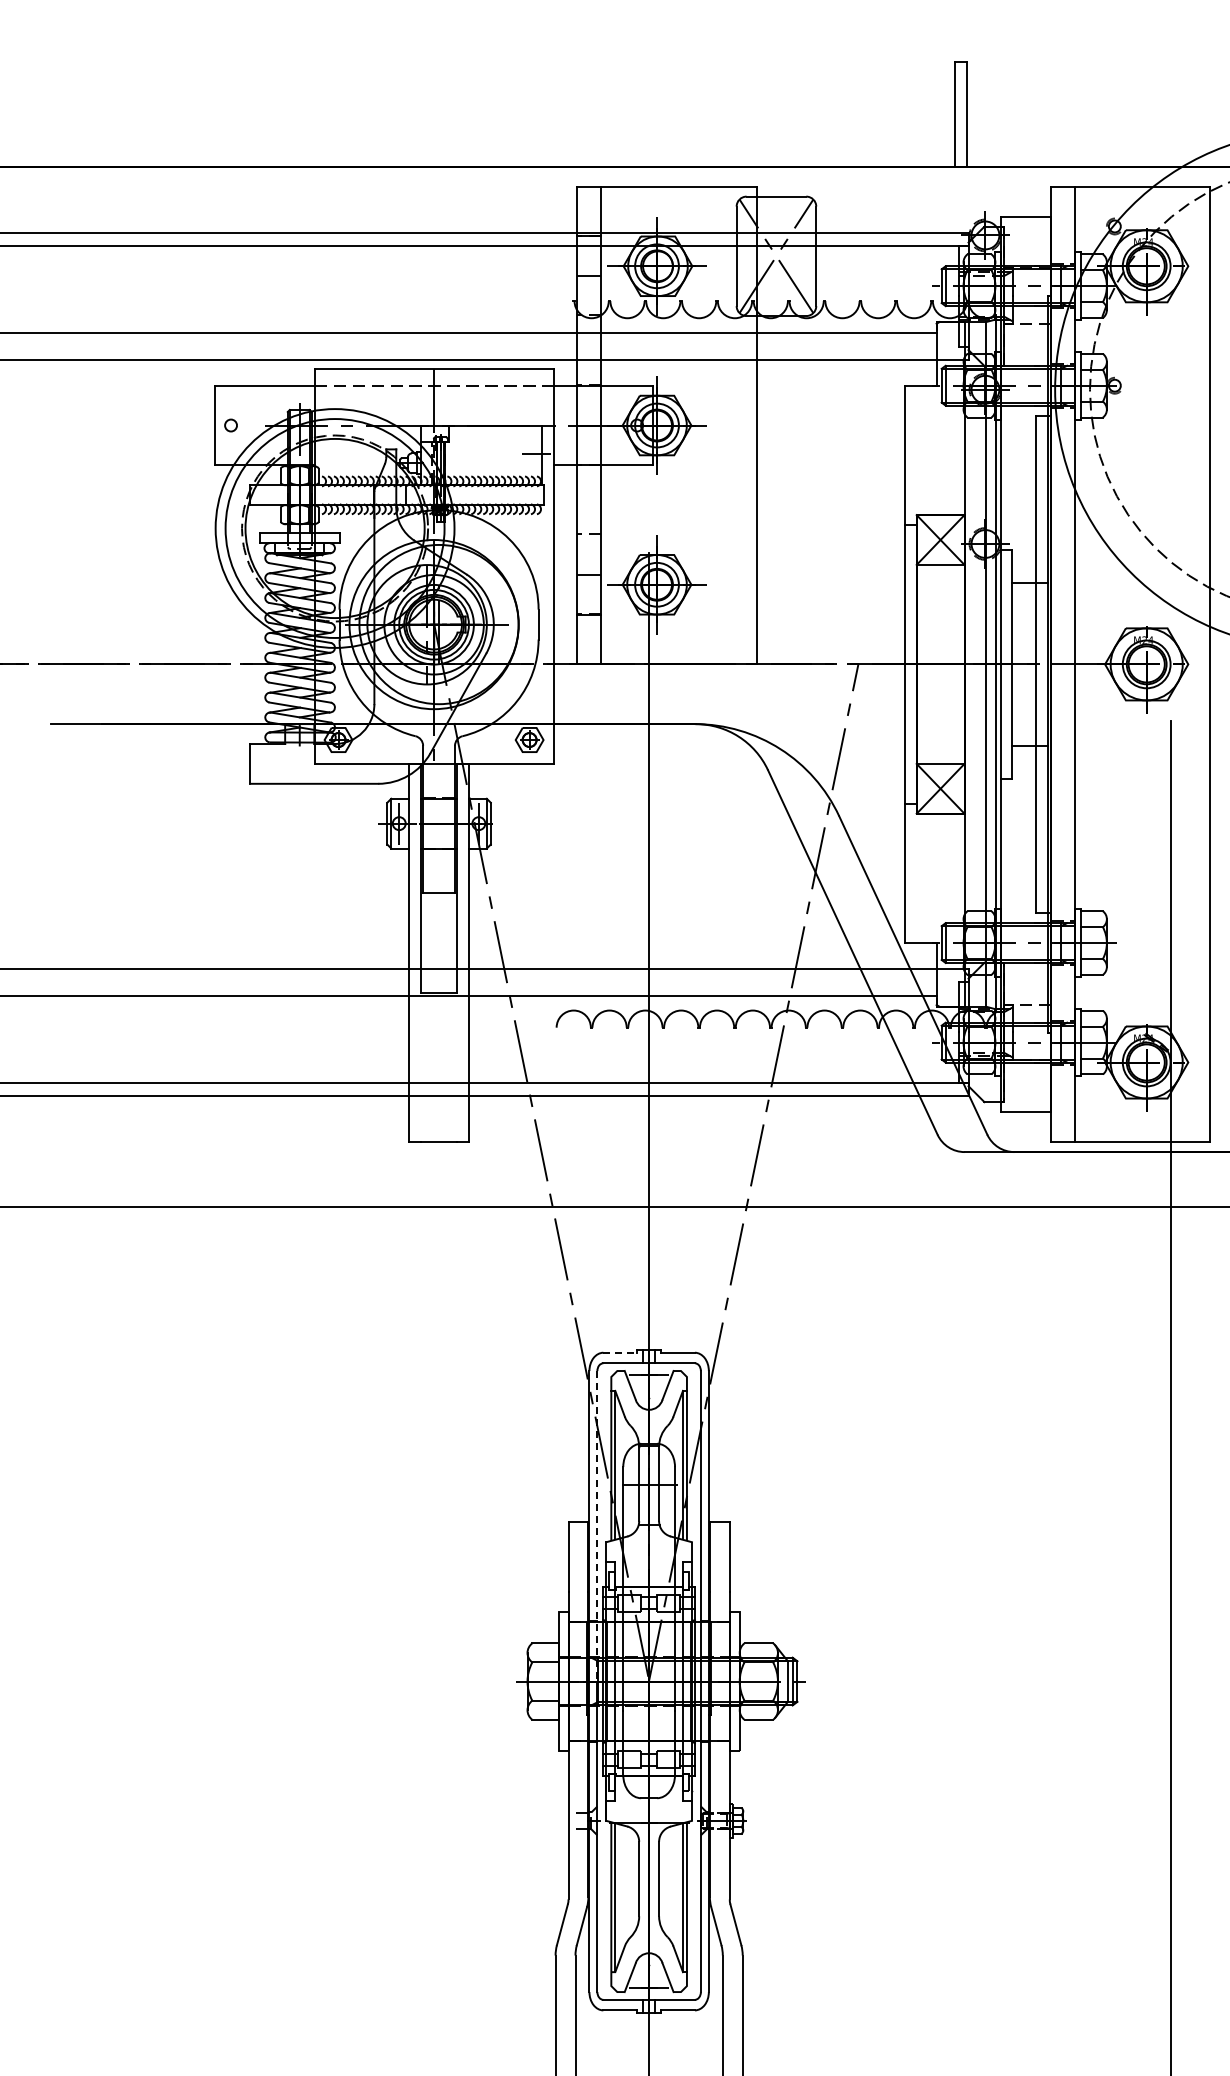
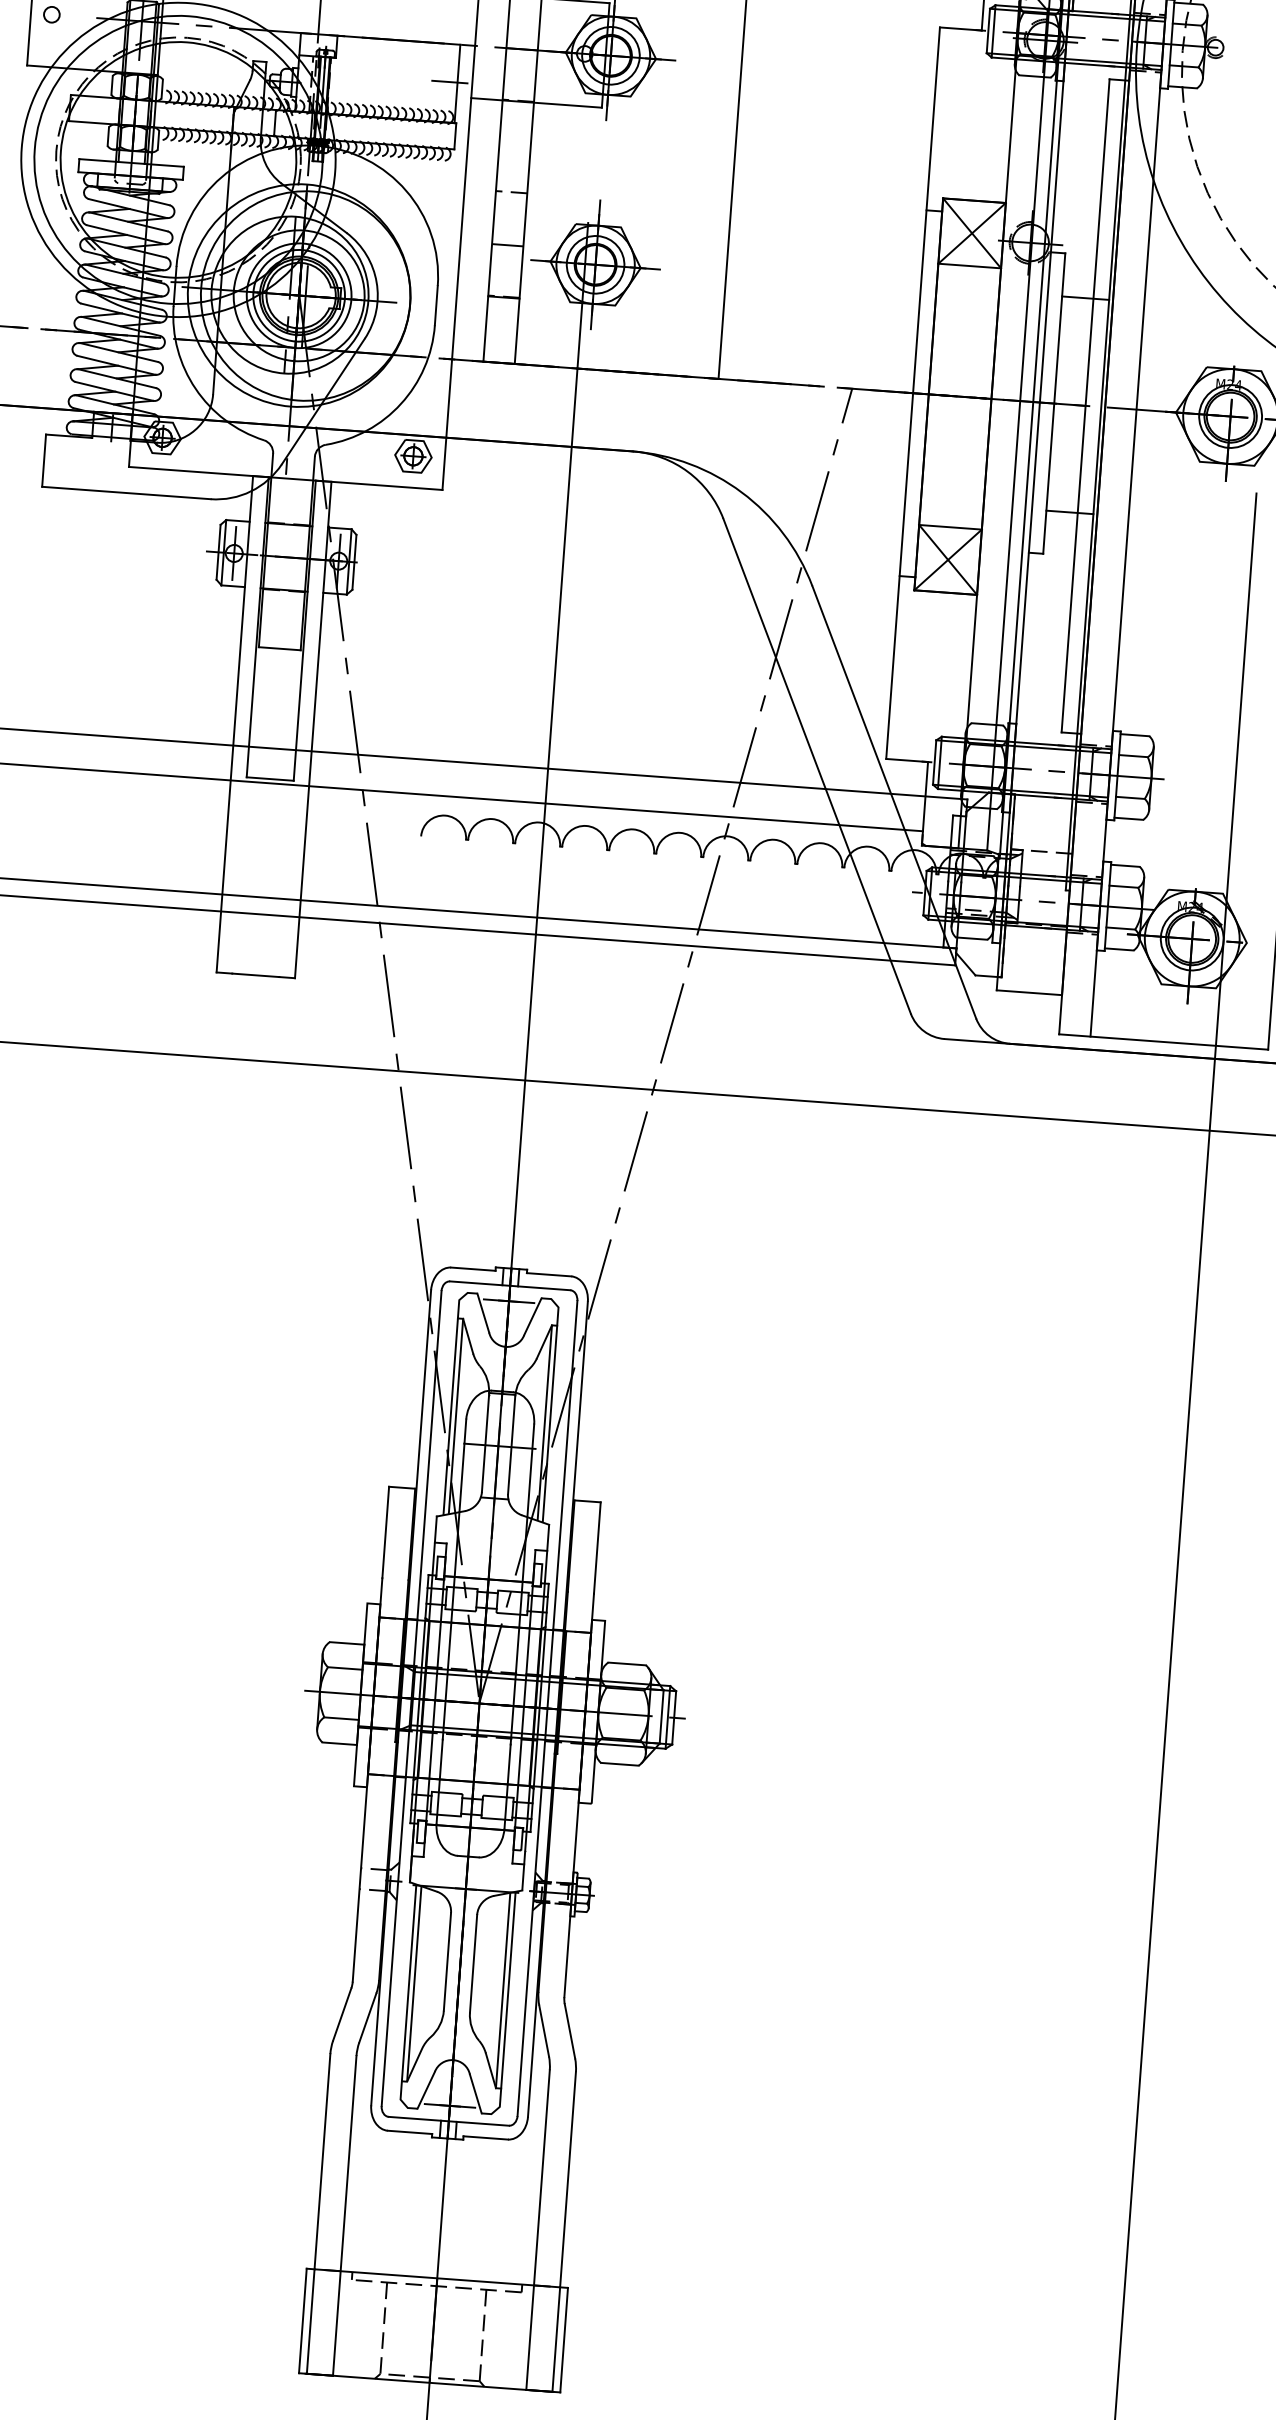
line: (620, 1352) -> (473, 1268), dashed -> solid
line: (597, 1526) -> (426, 1495), dashed -> solid

